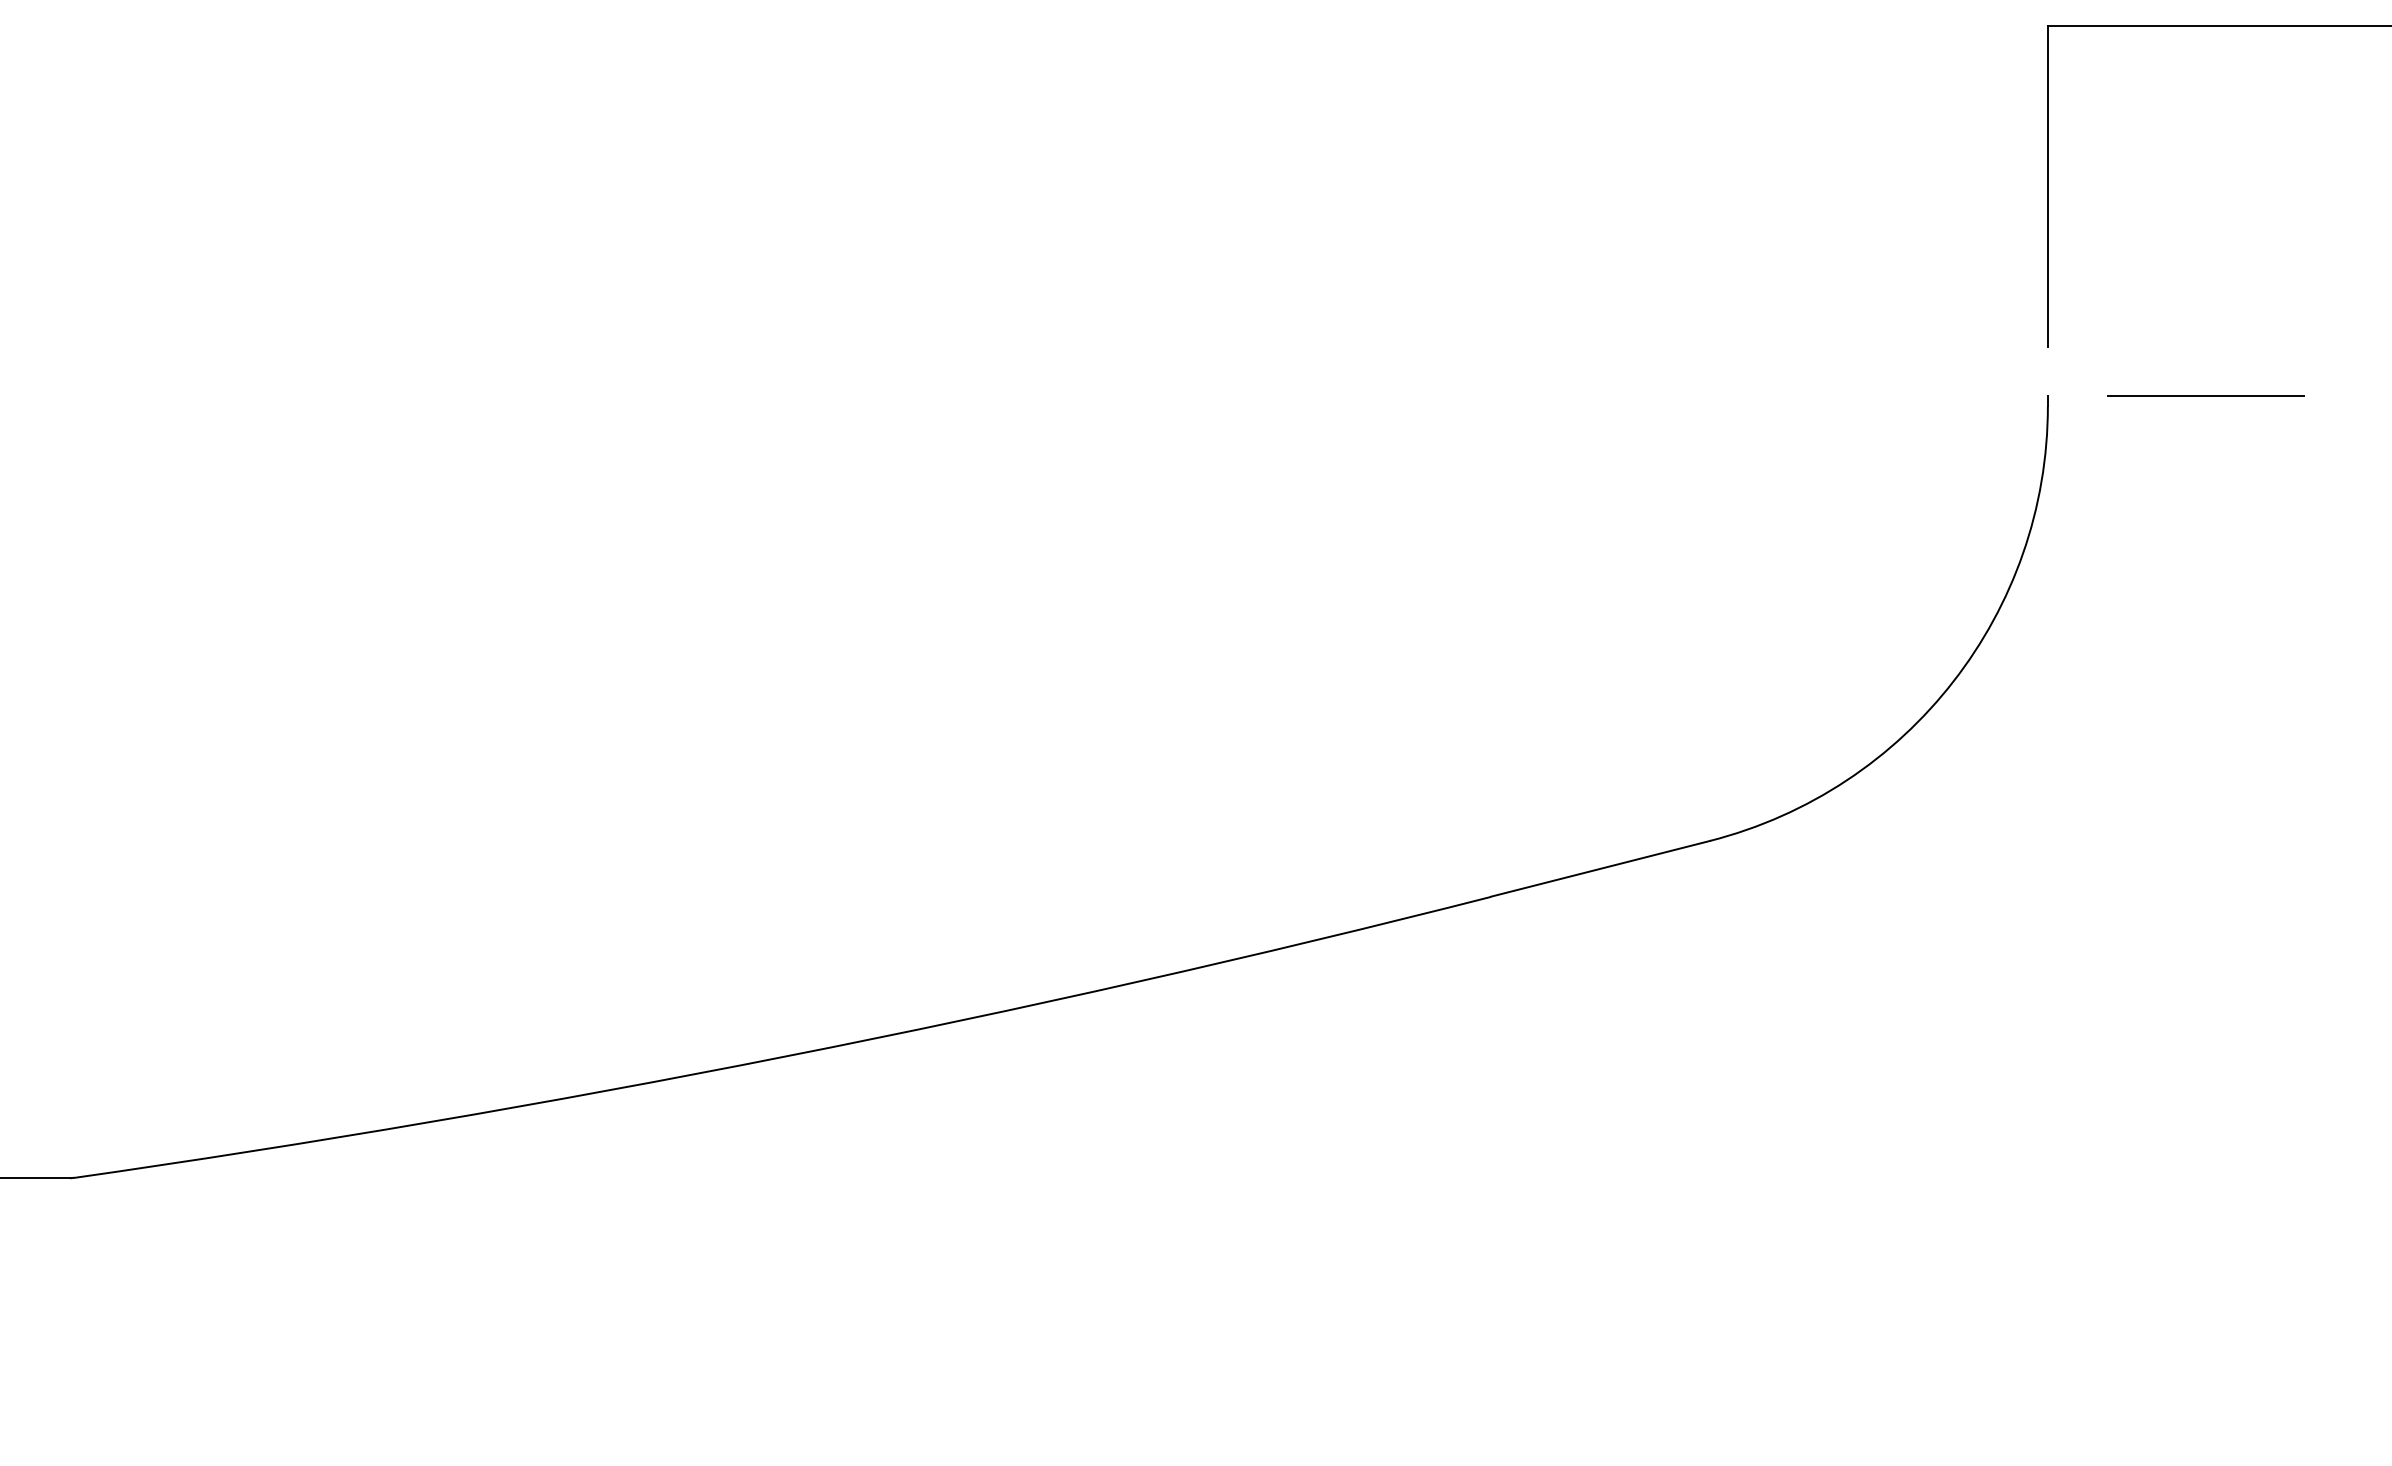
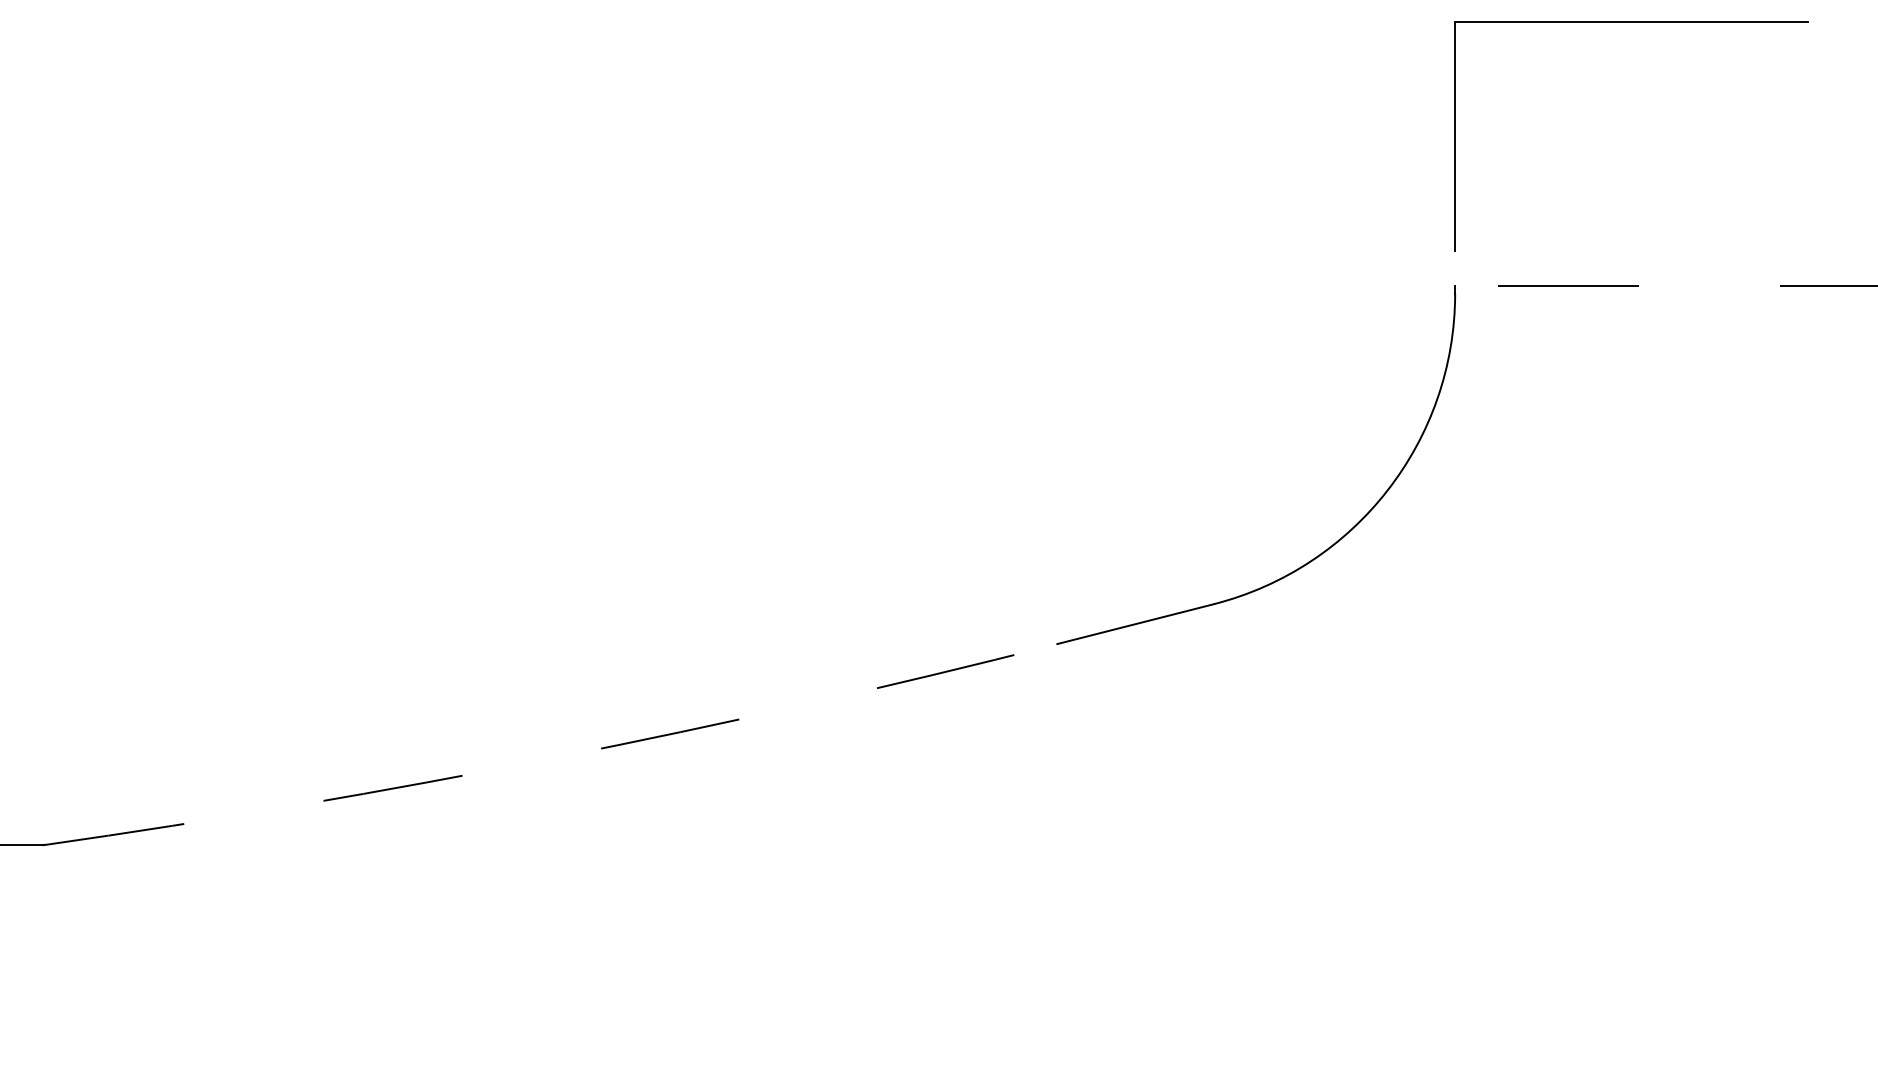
arc: (785, 1056) -> (553, 758), solid -> dashed

